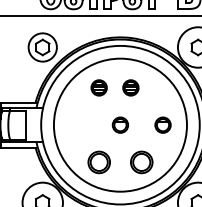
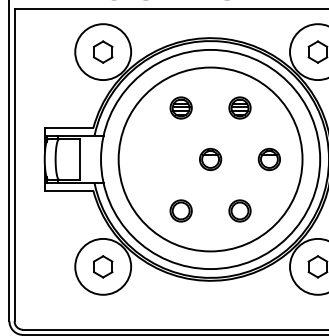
circle: (42, 47) -> (103, 52), size x1.43
part: (130, 87) -> (239, 107), moved
part: (98, 162) -> (180, 210), size x0.71
part: (141, 162) -> (239, 210), size x0.71

